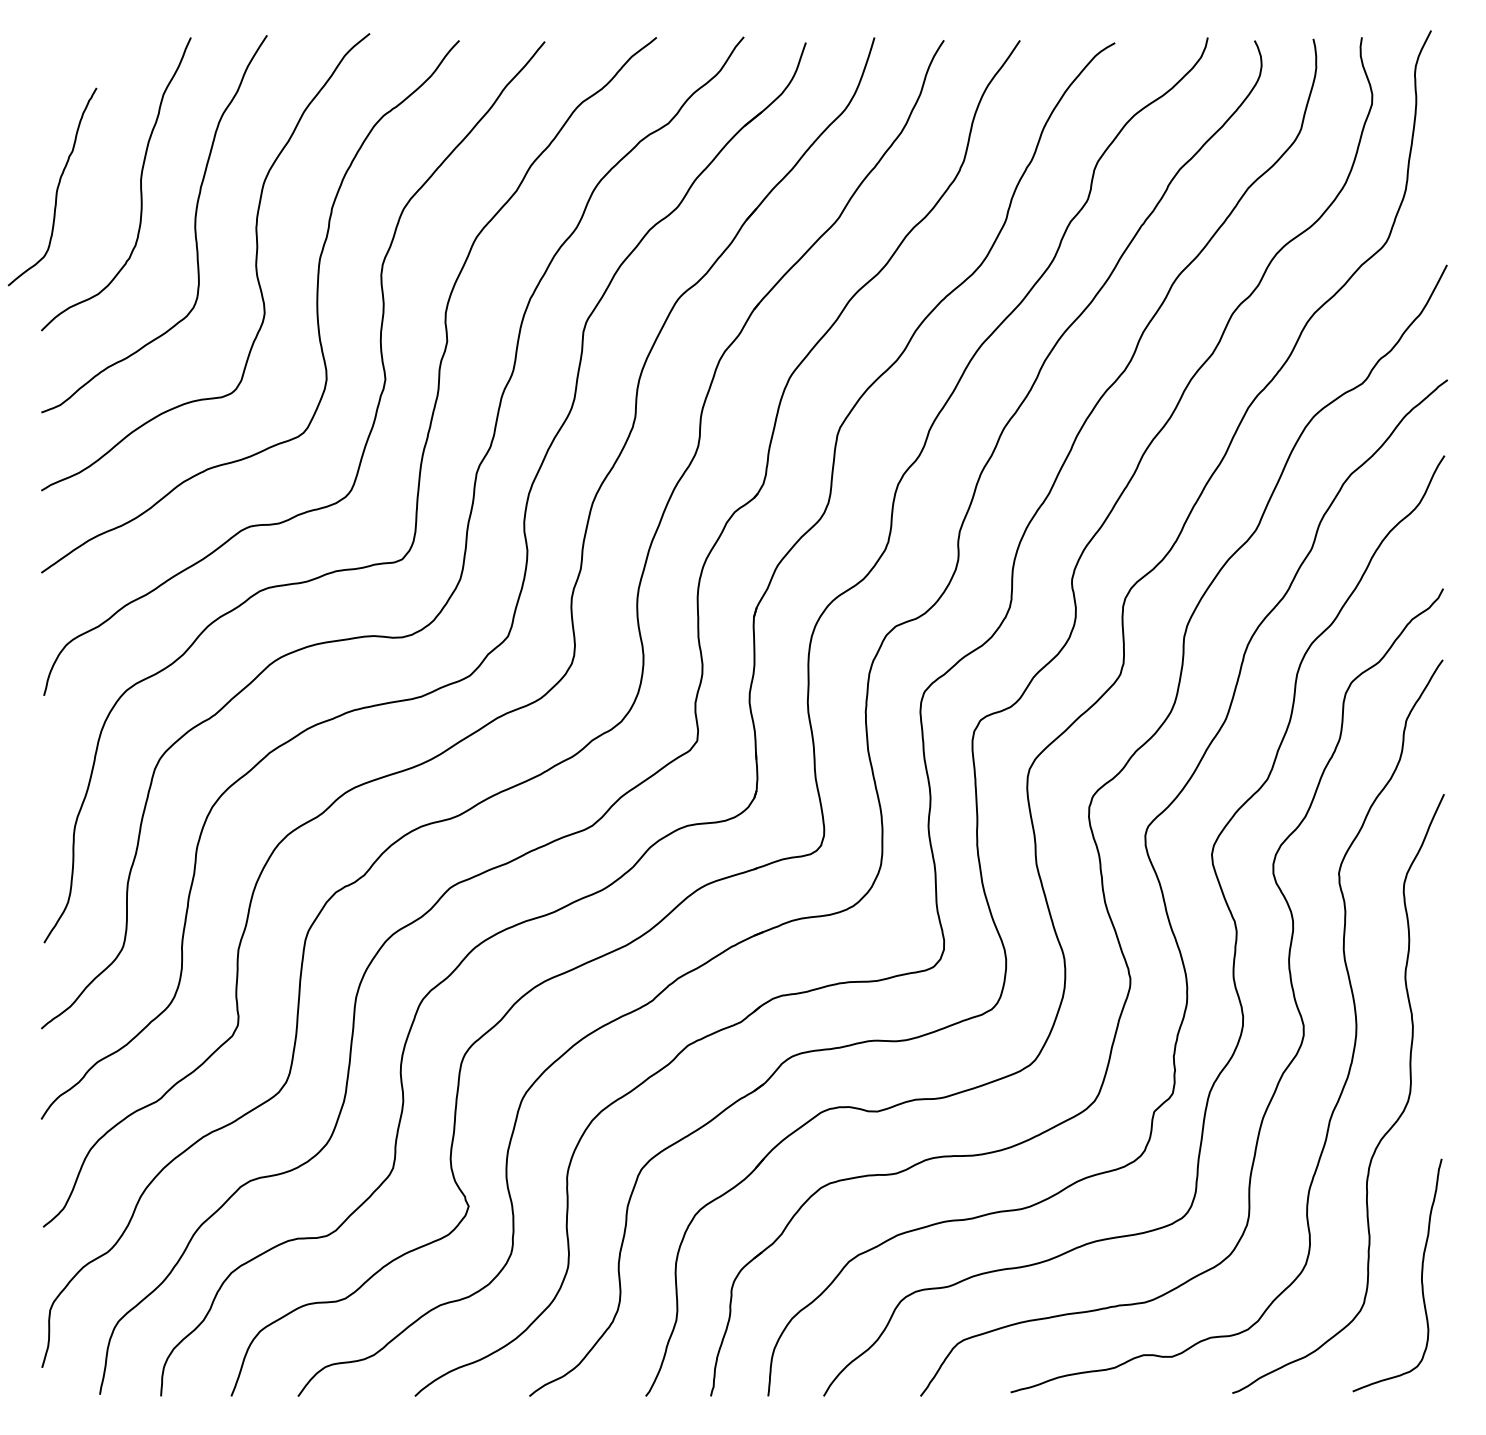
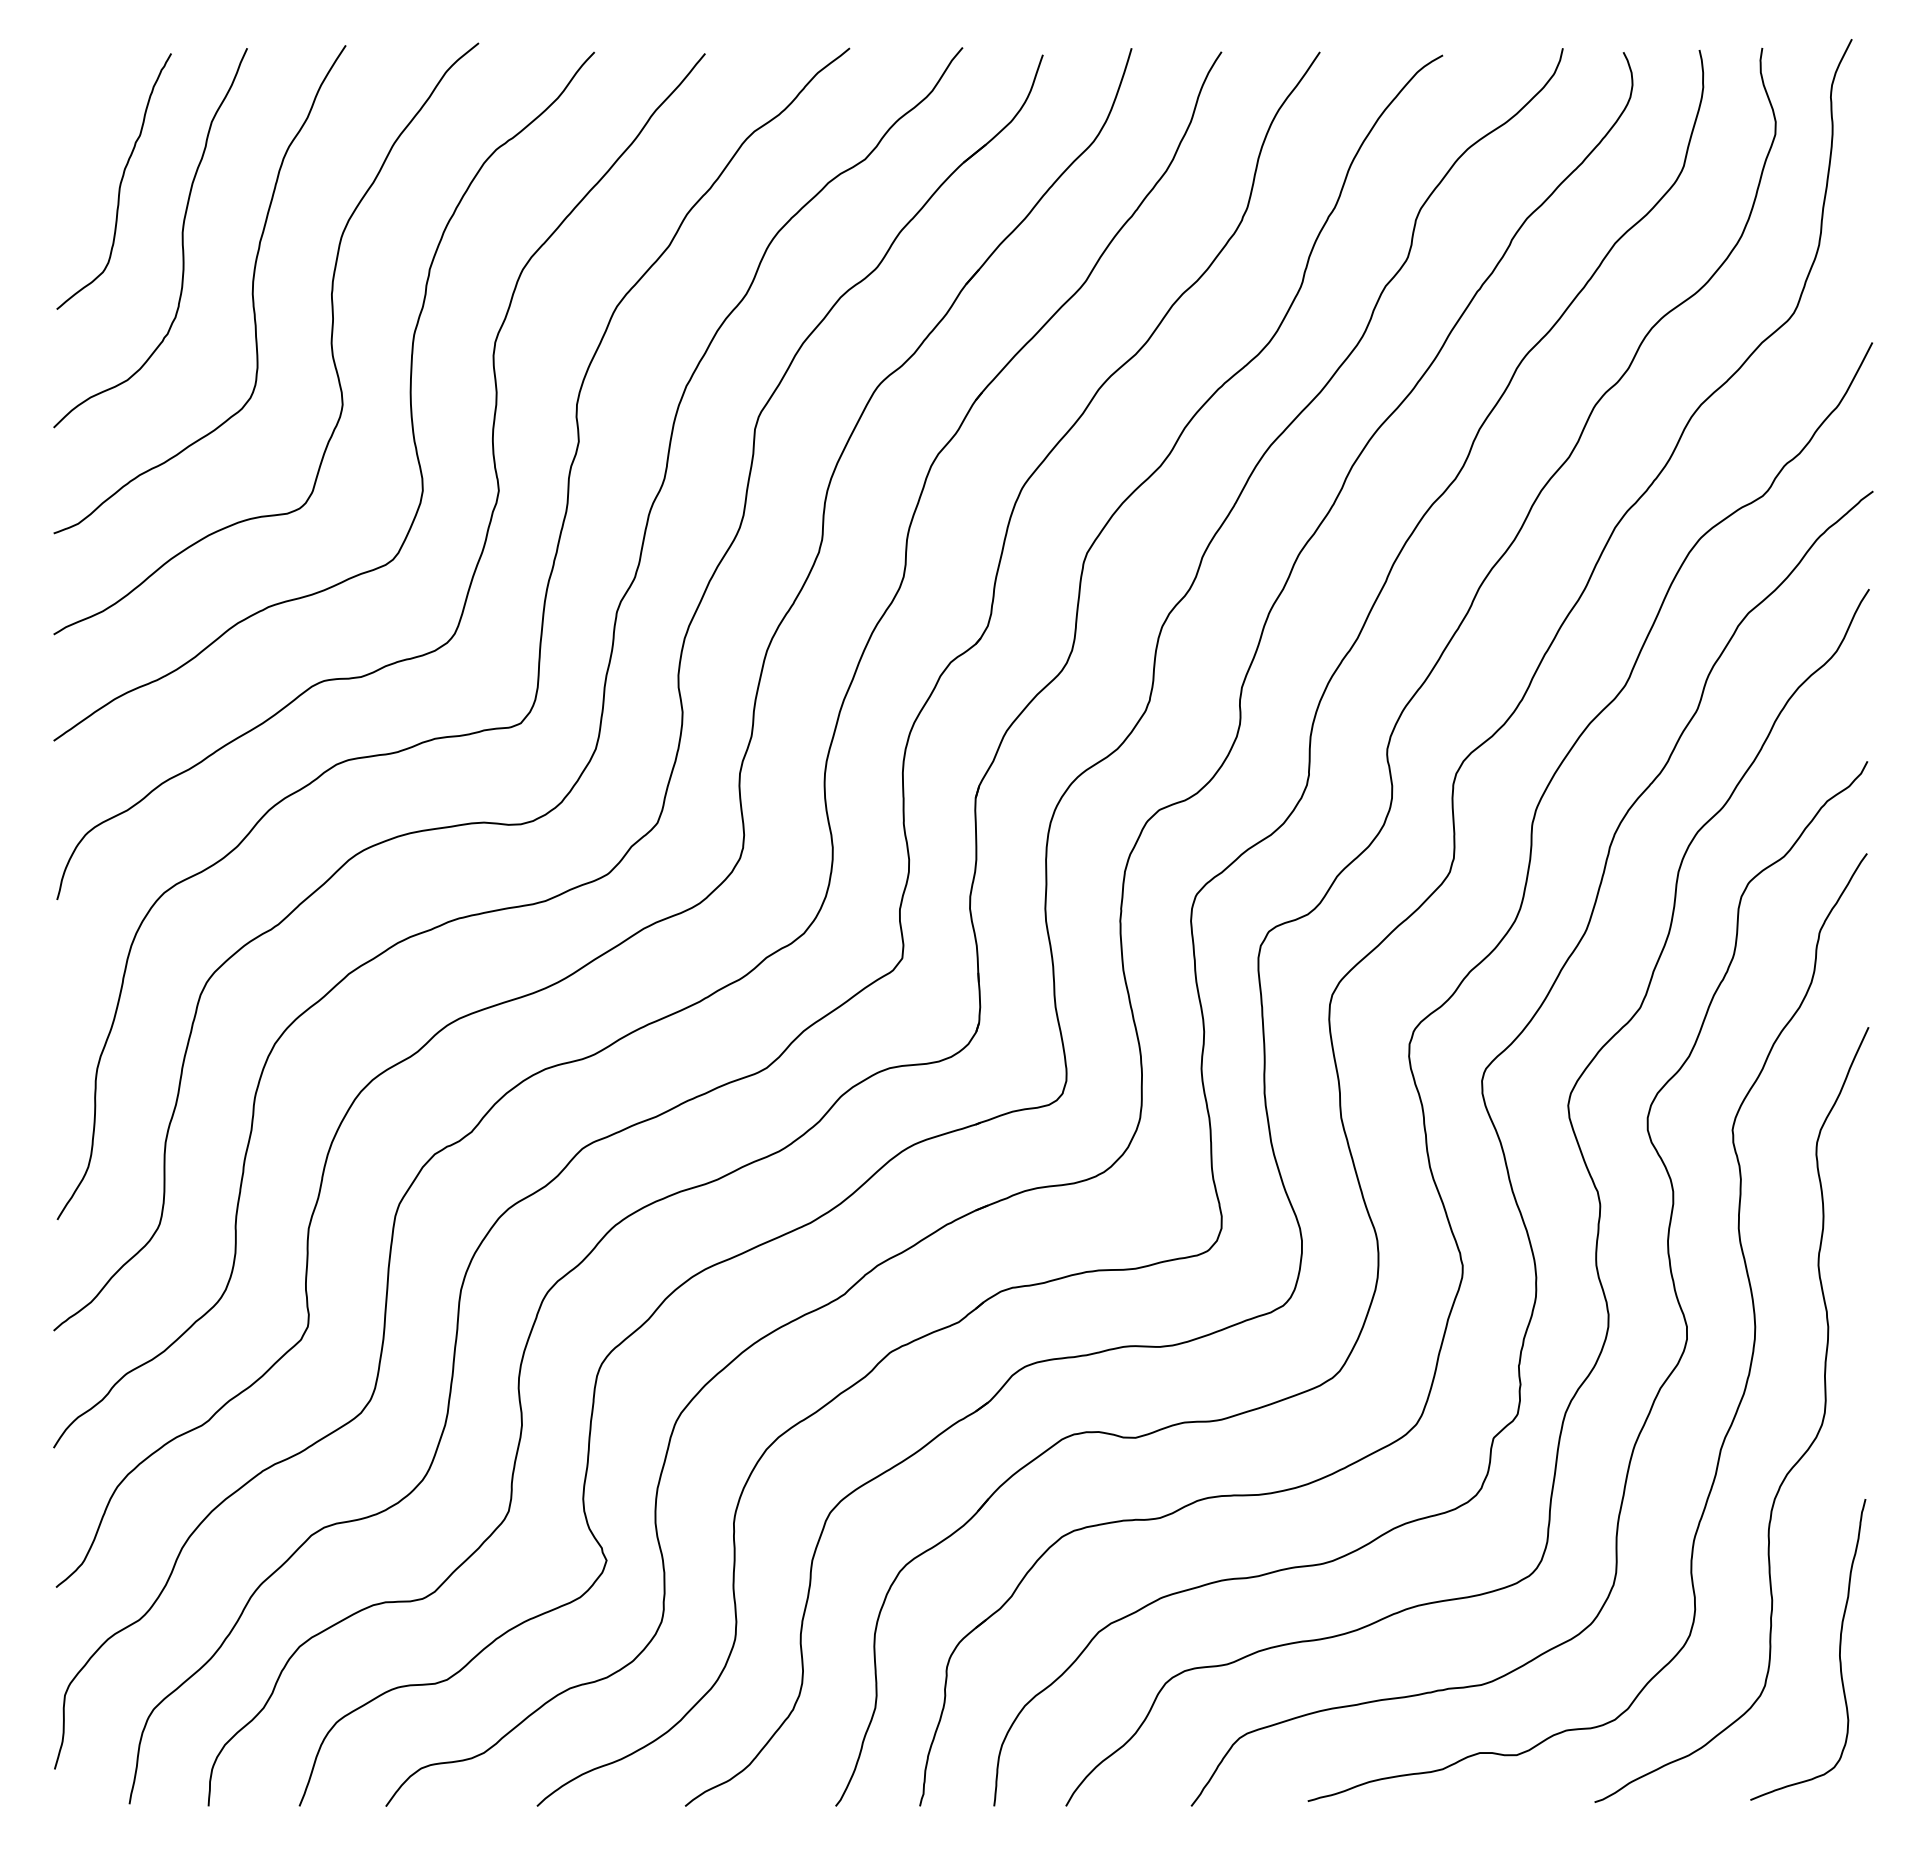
curve: (56, 188) -> (119, 183), moved

